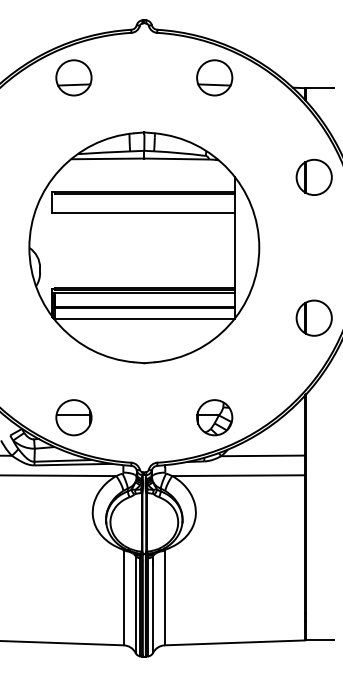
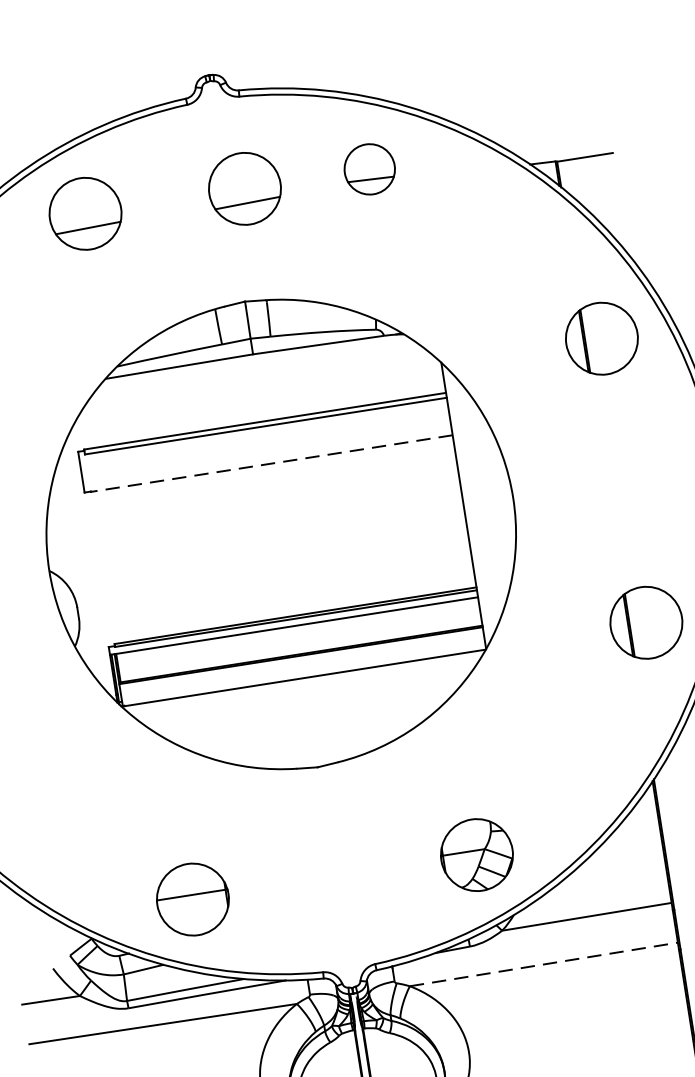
part: (152, 77) -> (243, 188), added
part: (214, 77) -> (369, 168), size x0.7
line: (145, 212) -> (272, 462), solid -> dashed
line: (239, 475) -> (545, 963), solid -> dashed

